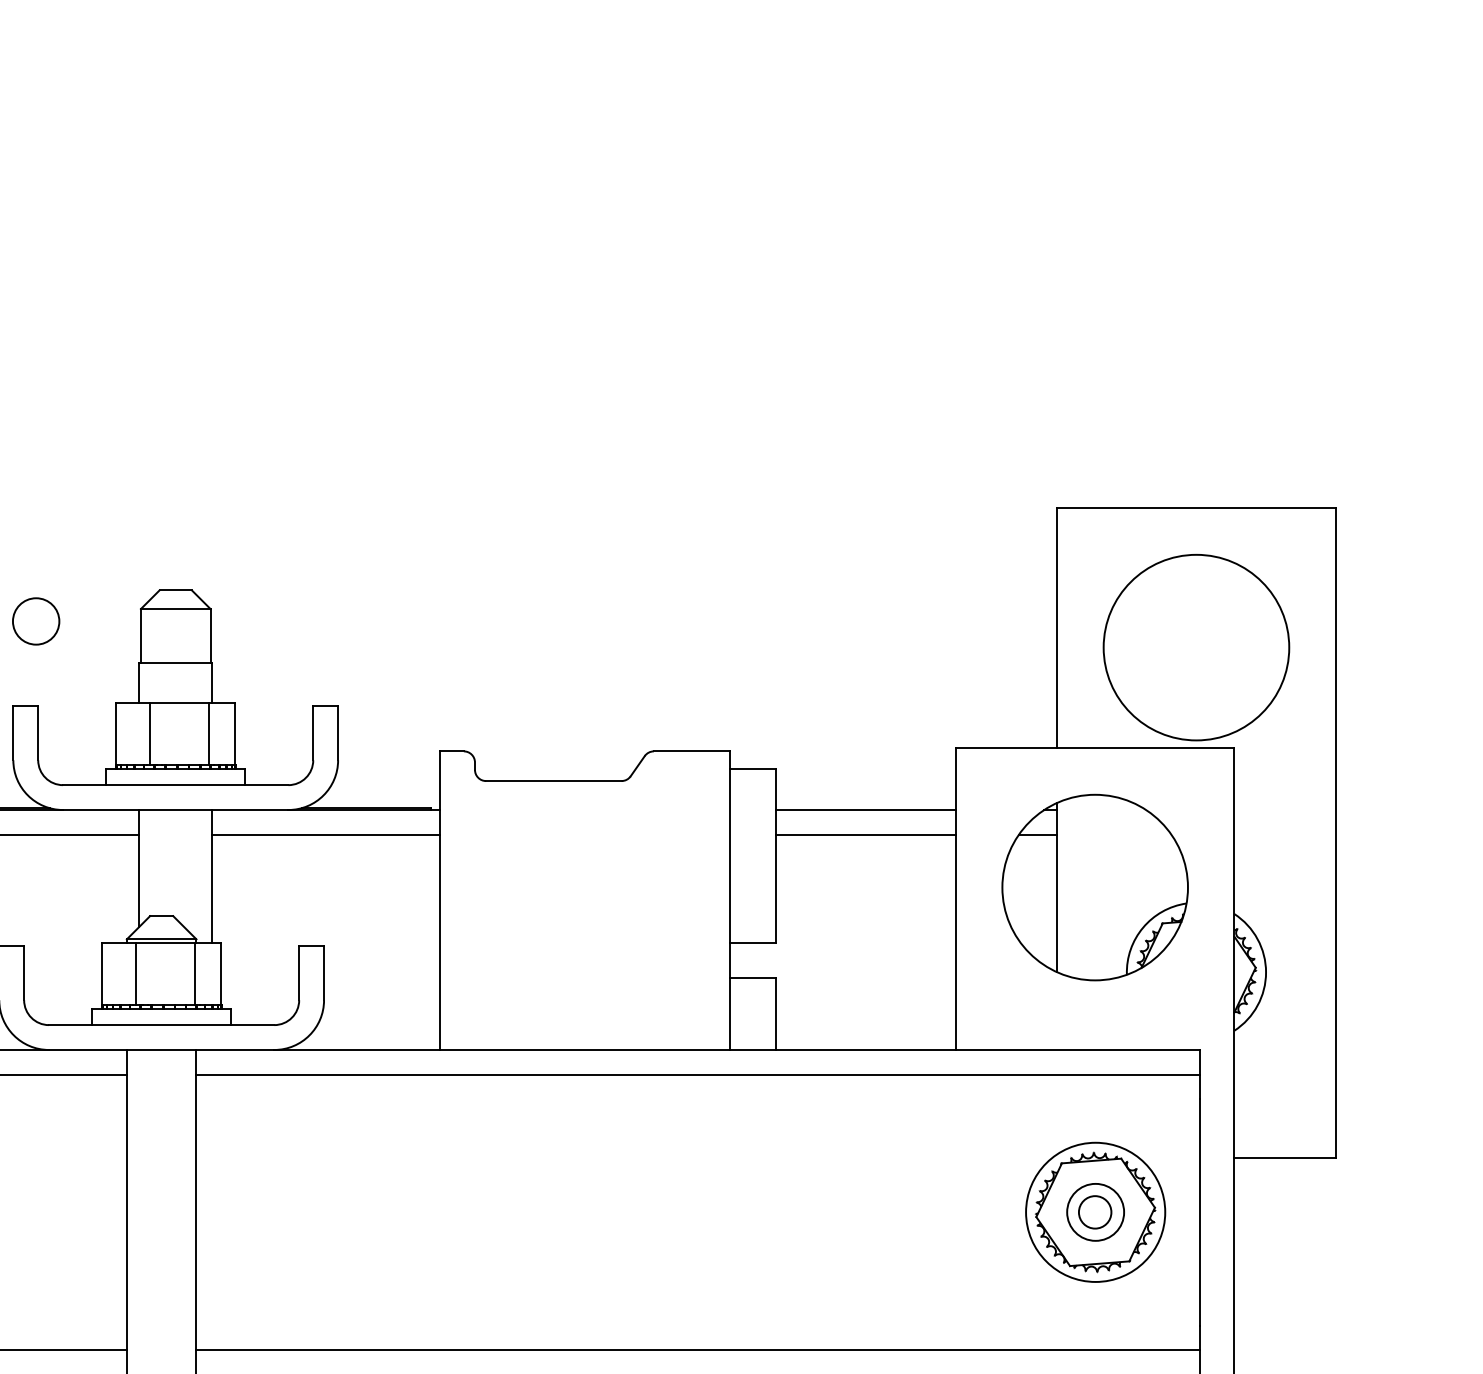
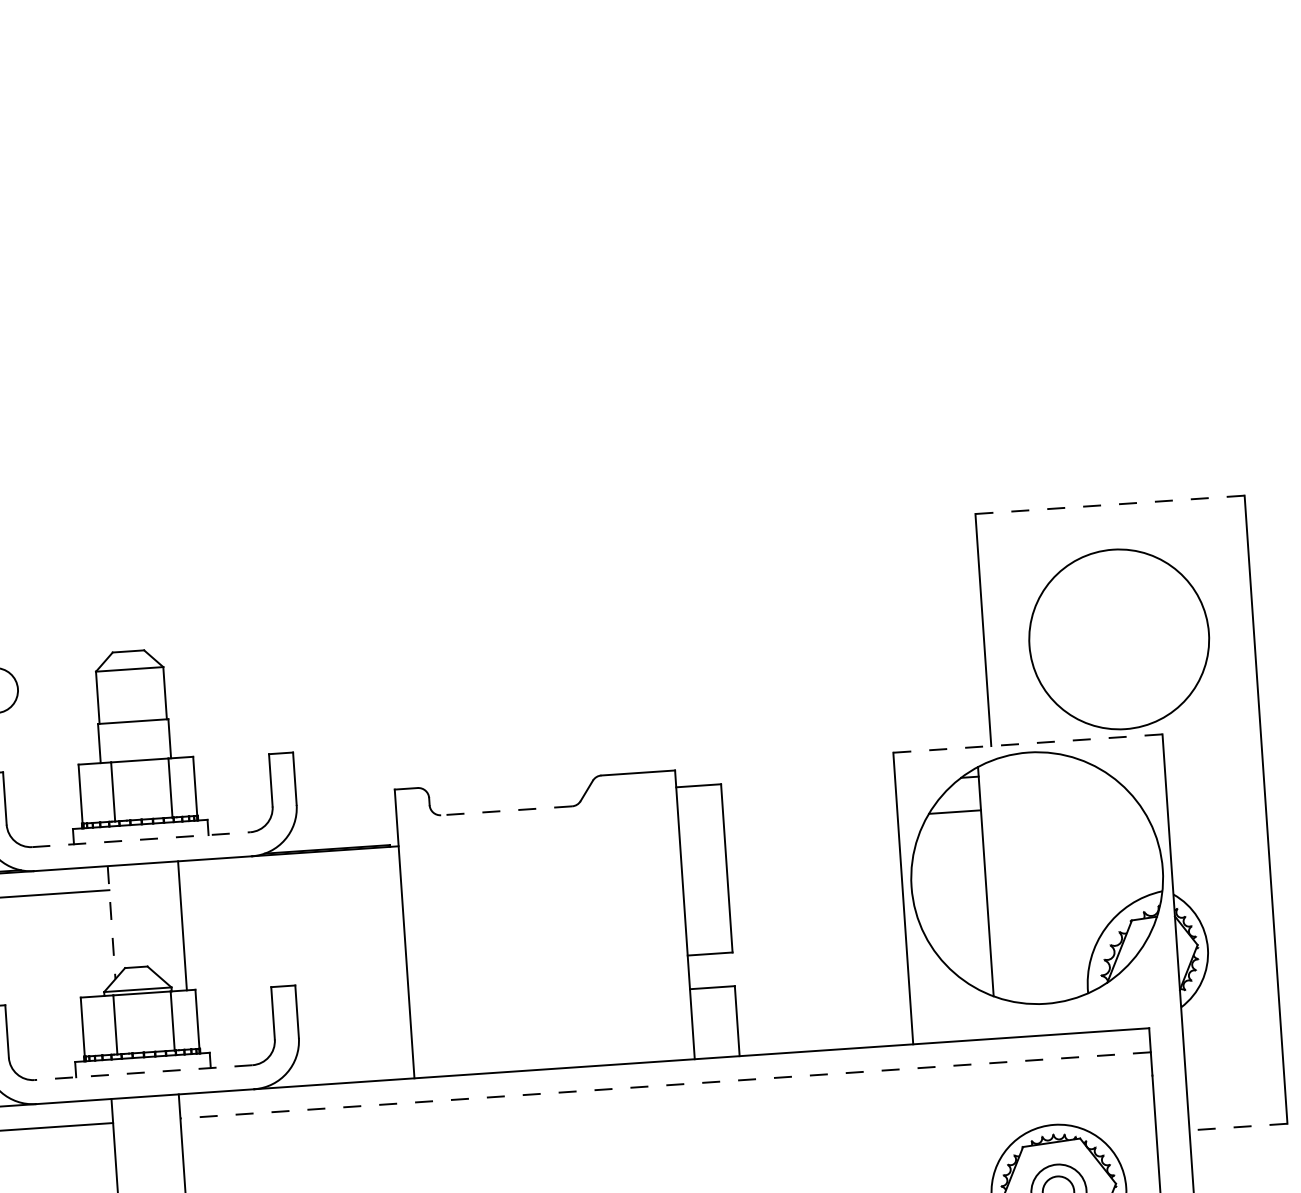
line: (1196, 508) -> (1110, 504), solid -> dashed
line: (1094, 748) -> (1027, 743), solid -> dashed
line: (553, 781) -> (506, 811), solid -> dashed
line: (175, 785) -> (141, 840), solid -> dashed
line: (866, 810) -> (810, 818), removed
line: (326, 834) -> (290, 877), removed
line: (866, 834) -> (812, 841), removed
line: (139, 868) -> (111, 922), solid -> dashed
part: (1094, 887) -> (1036, 878), size x1.4
line: (161, 1025) -> (143, 1073), solid -> dashed
line: (698, 1074) -> (665, 1085), solid -> dashed
line: (1285, 1157) -> (1238, 1126), solid -> dashed

